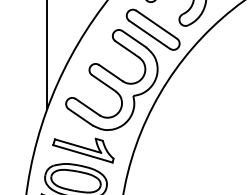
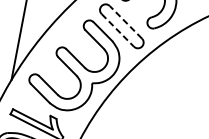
line: (156, 24) -> (125, 22), solid -> dashed
line: (149, 34) -> (117, 29), solid -> dashed

